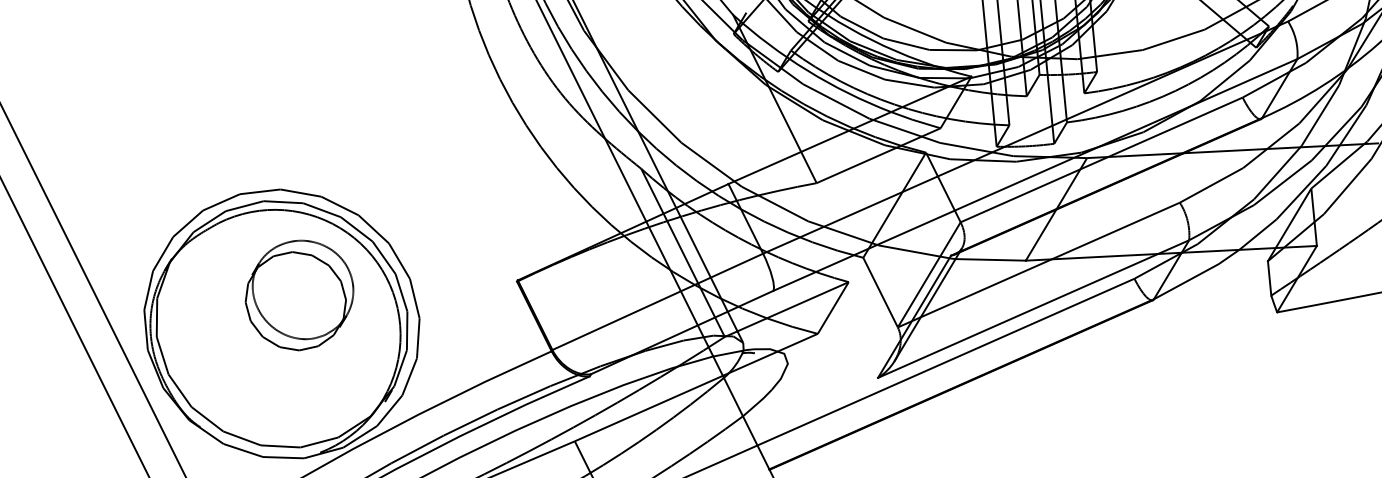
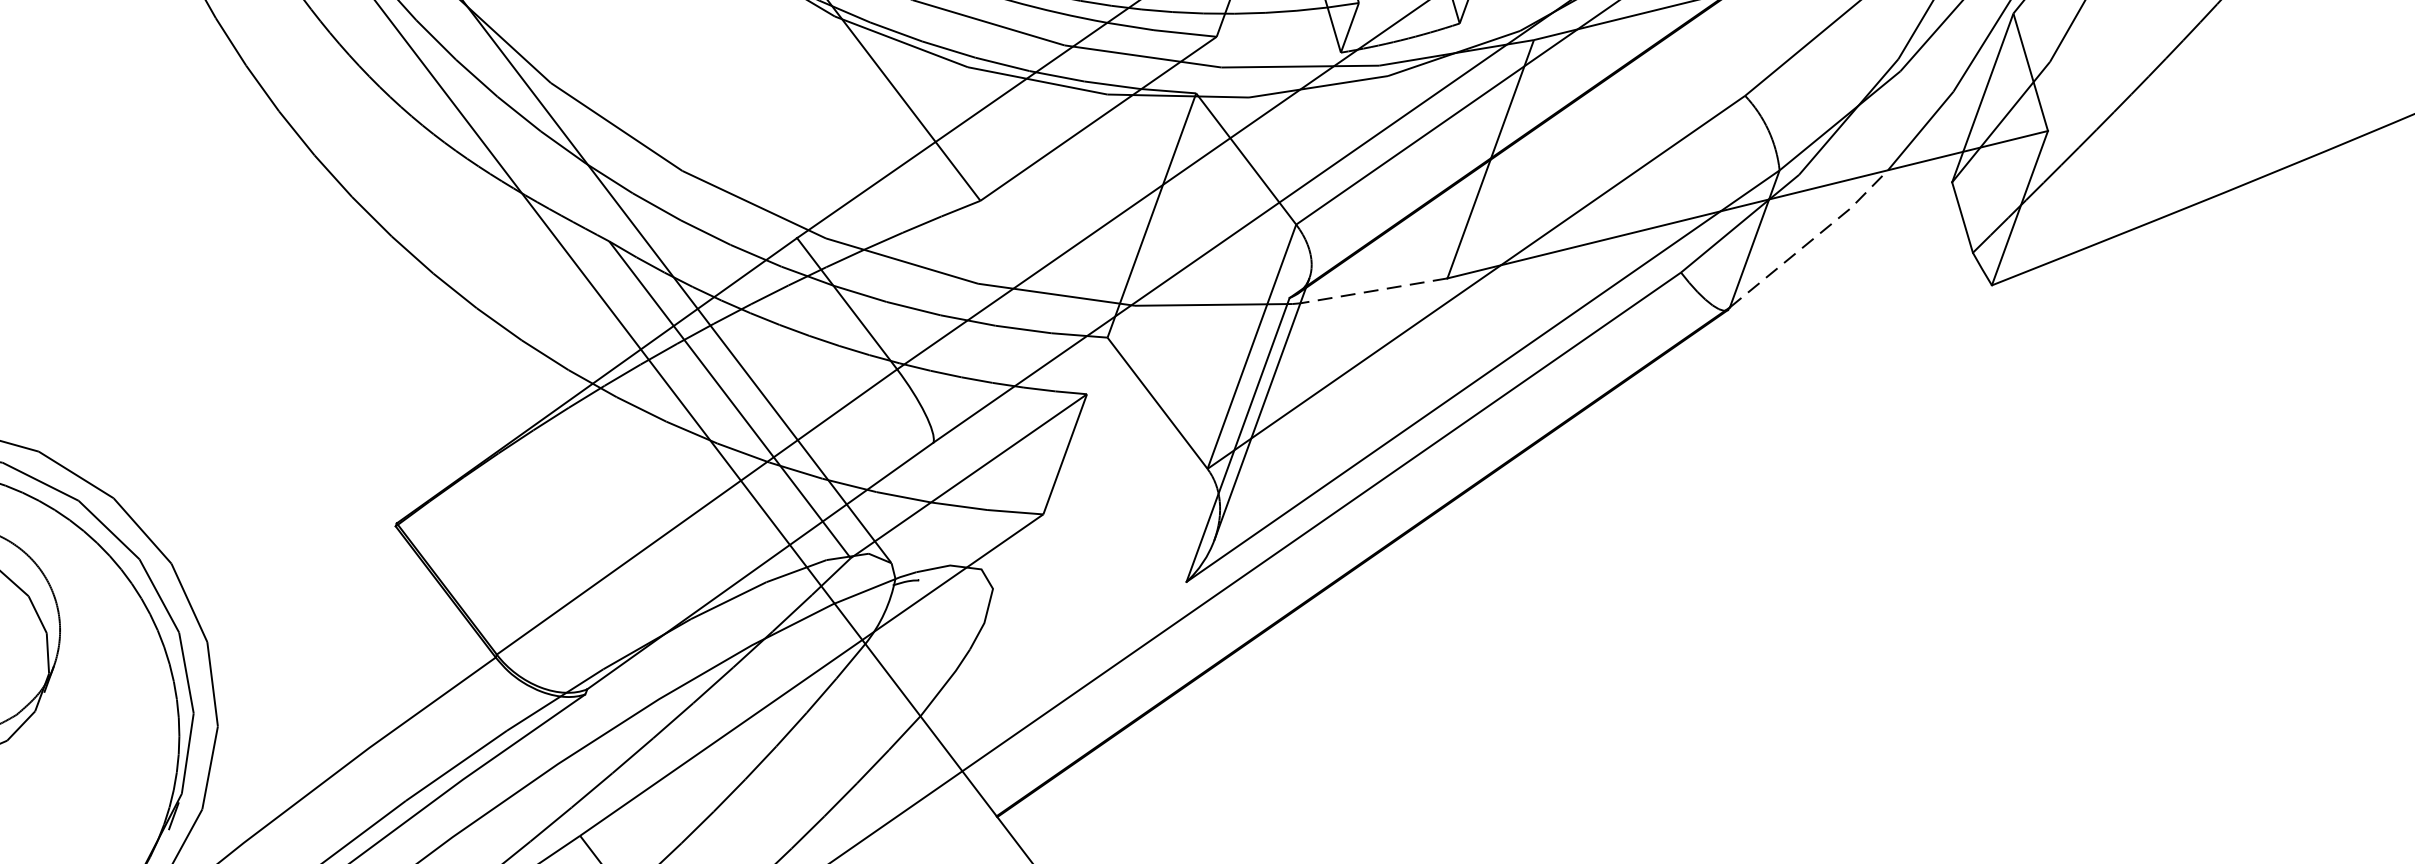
line: (990, 259) -> (1373, 290), solid -> dashed
line: (1198, 275) -> (1813, 240), solid -> dashed

